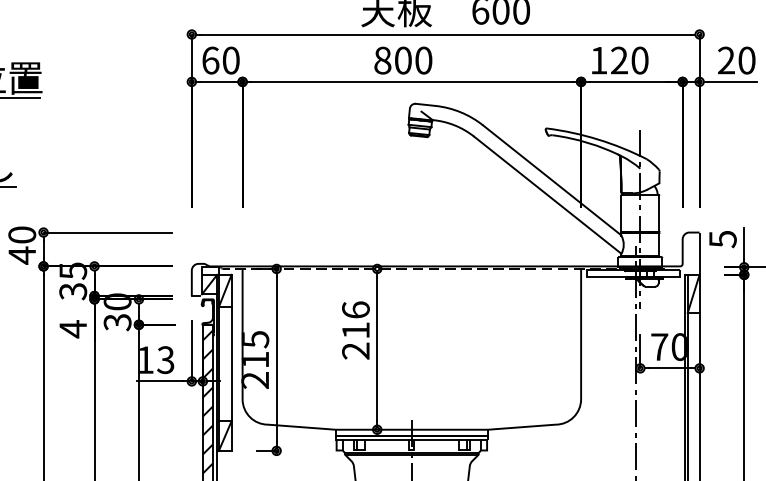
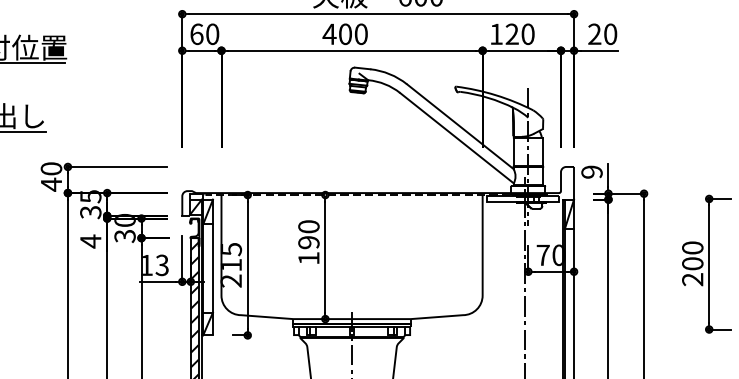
text: (382, 60) -> (329, 34), 800 -> 400
text: (722, 238) -> (591, 171), 5 -> 9
text: (355, 330) -> (308, 242), 216 -> 190

